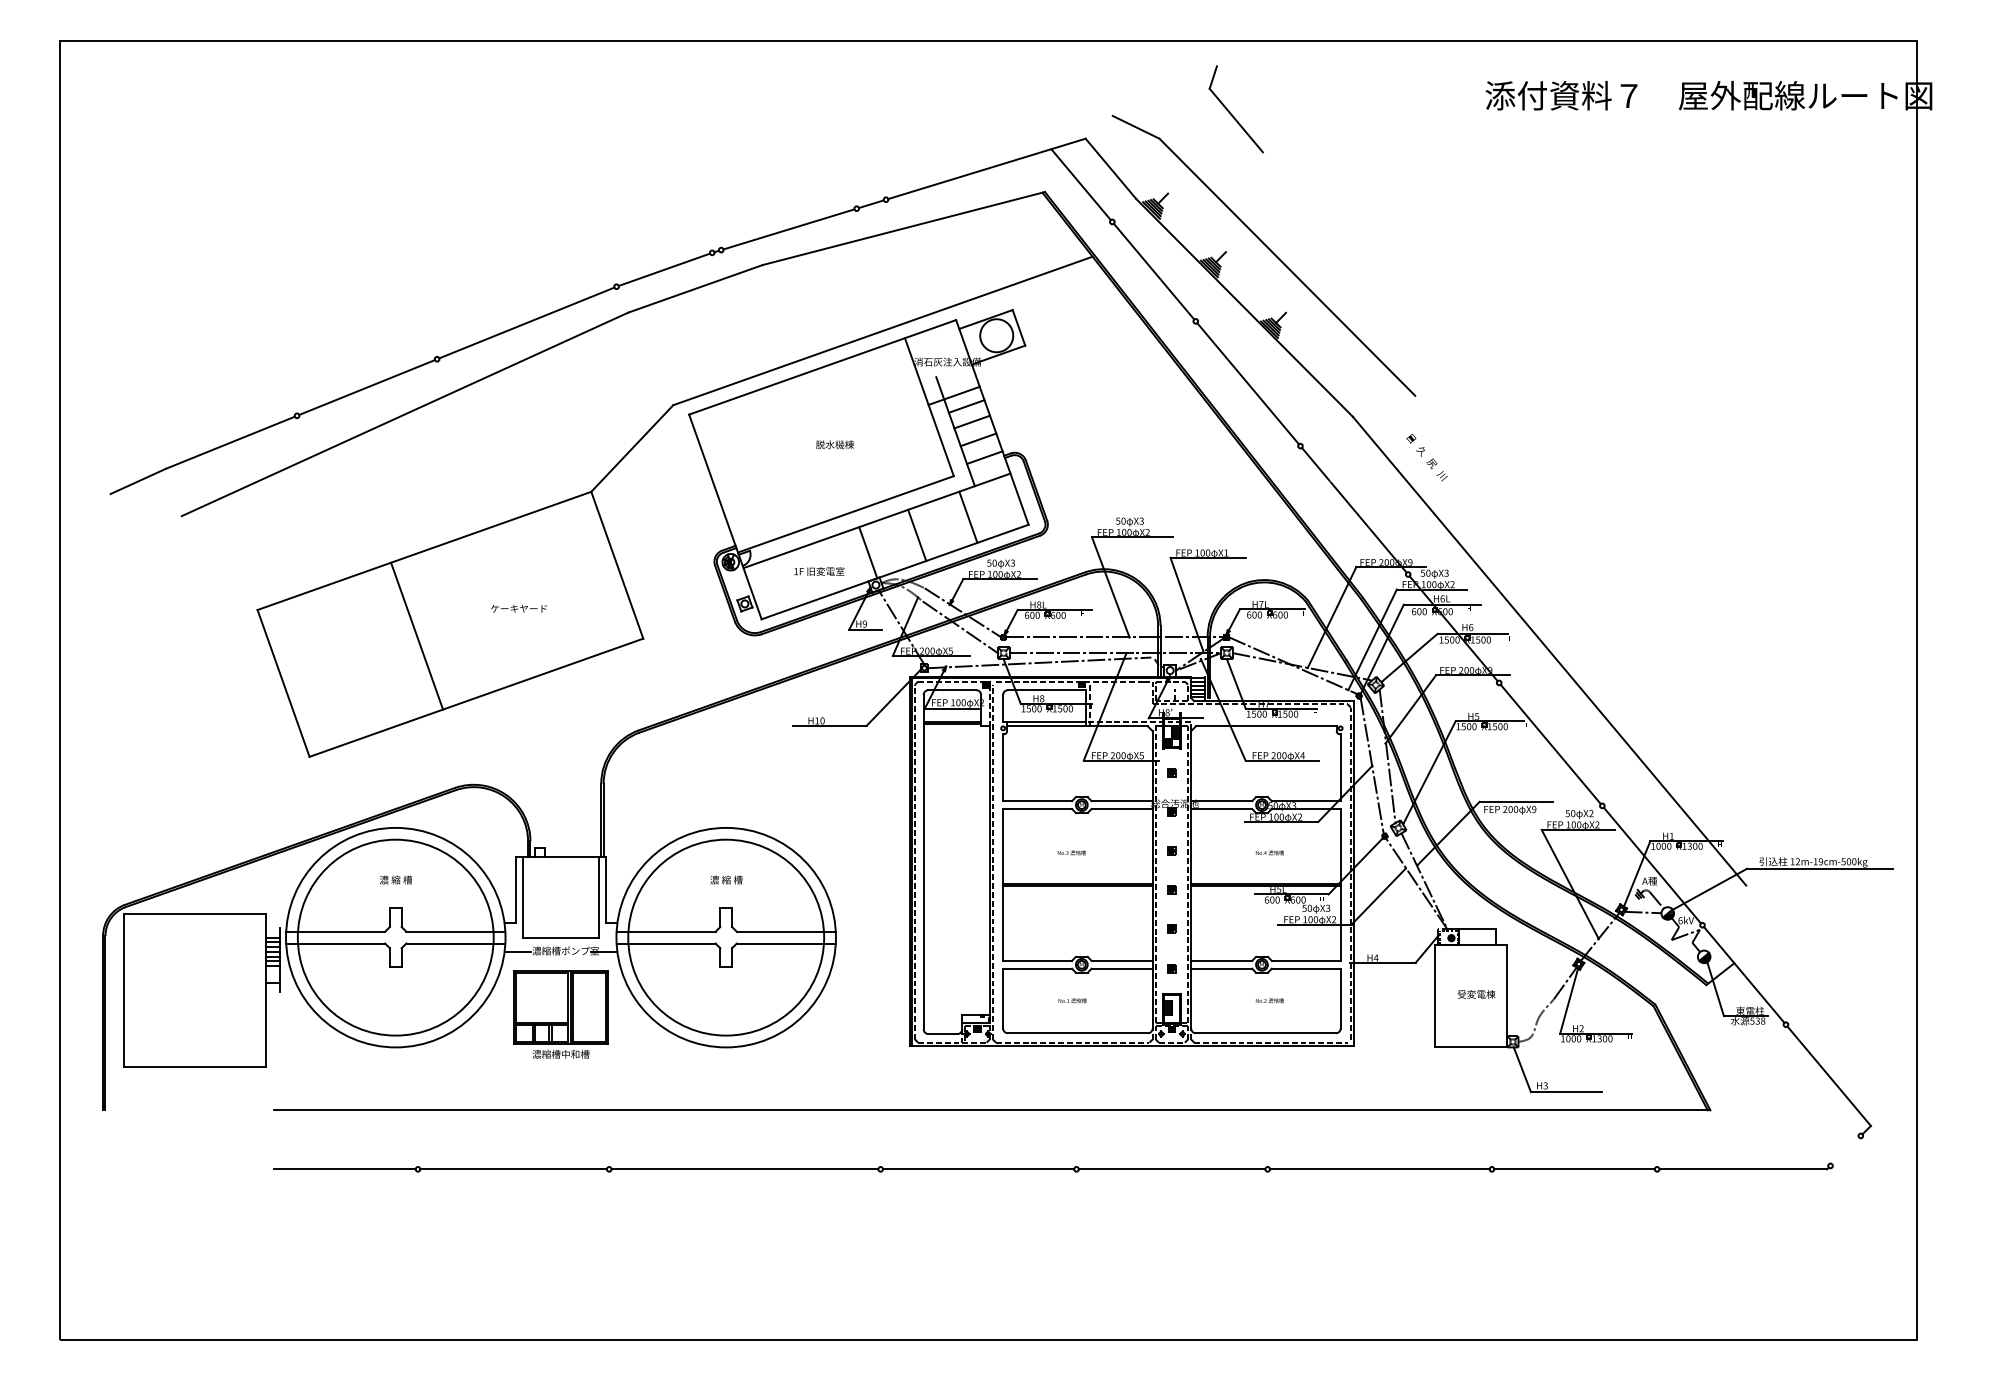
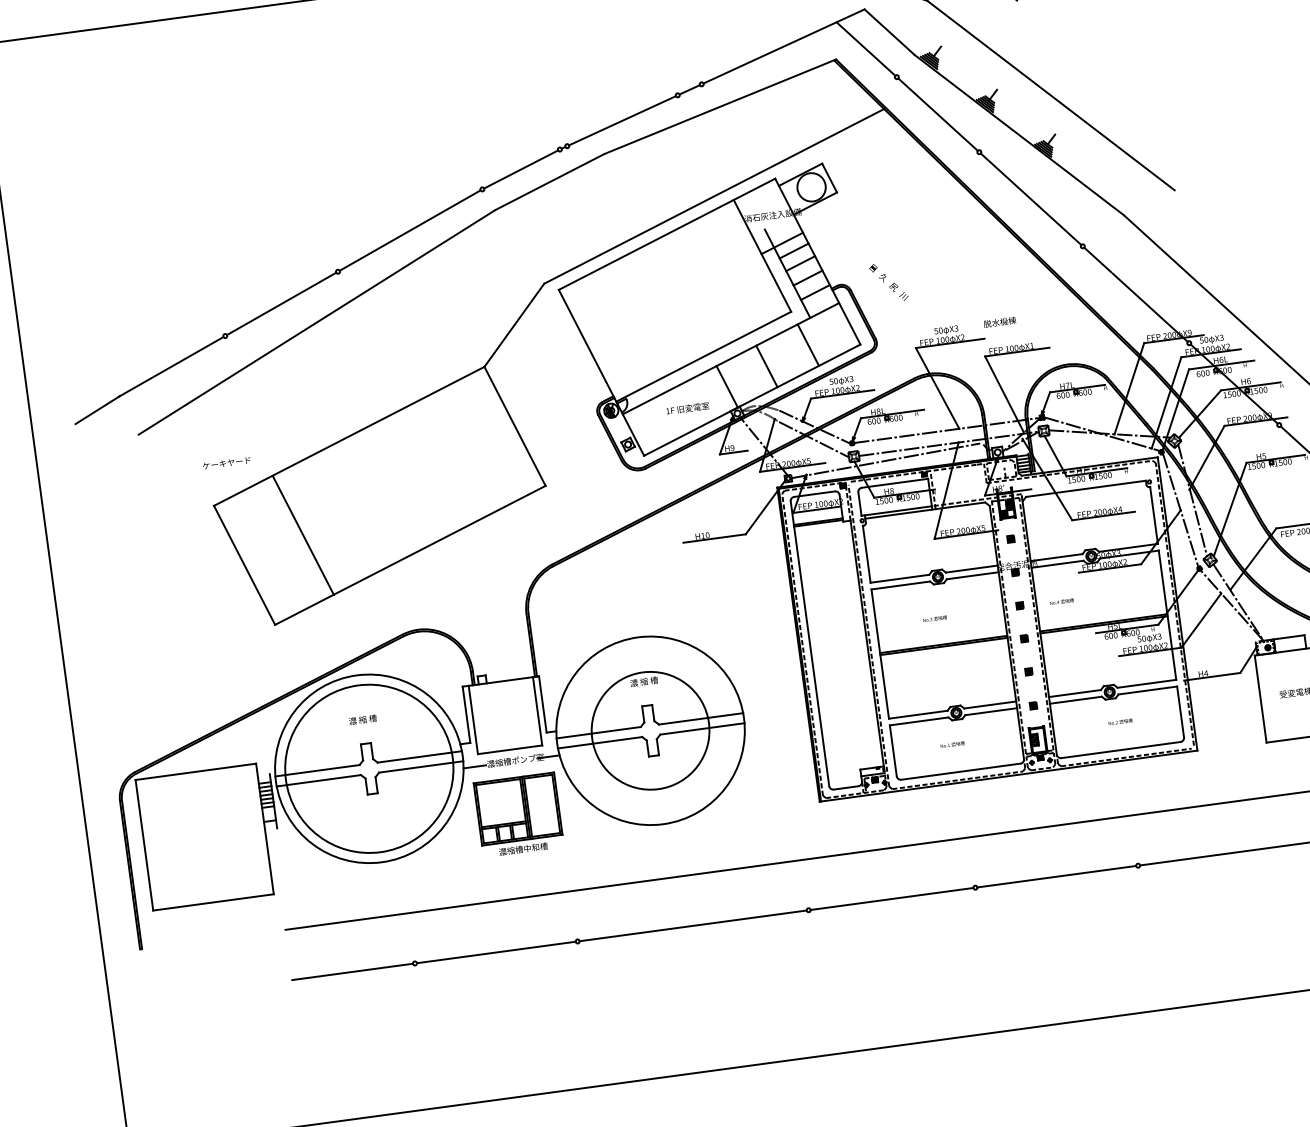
text: (834, 444) -> (999, 322), moved
text: (1426, 457) -> (888, 282), moved
text: (518, 608) -> (226, 463), moved
line: (417, 635) -> (303, 534), moved
text: (1269, 852) -> (1061, 601), moved
circle: (726, 937) -> (650, 730), size x0.7

